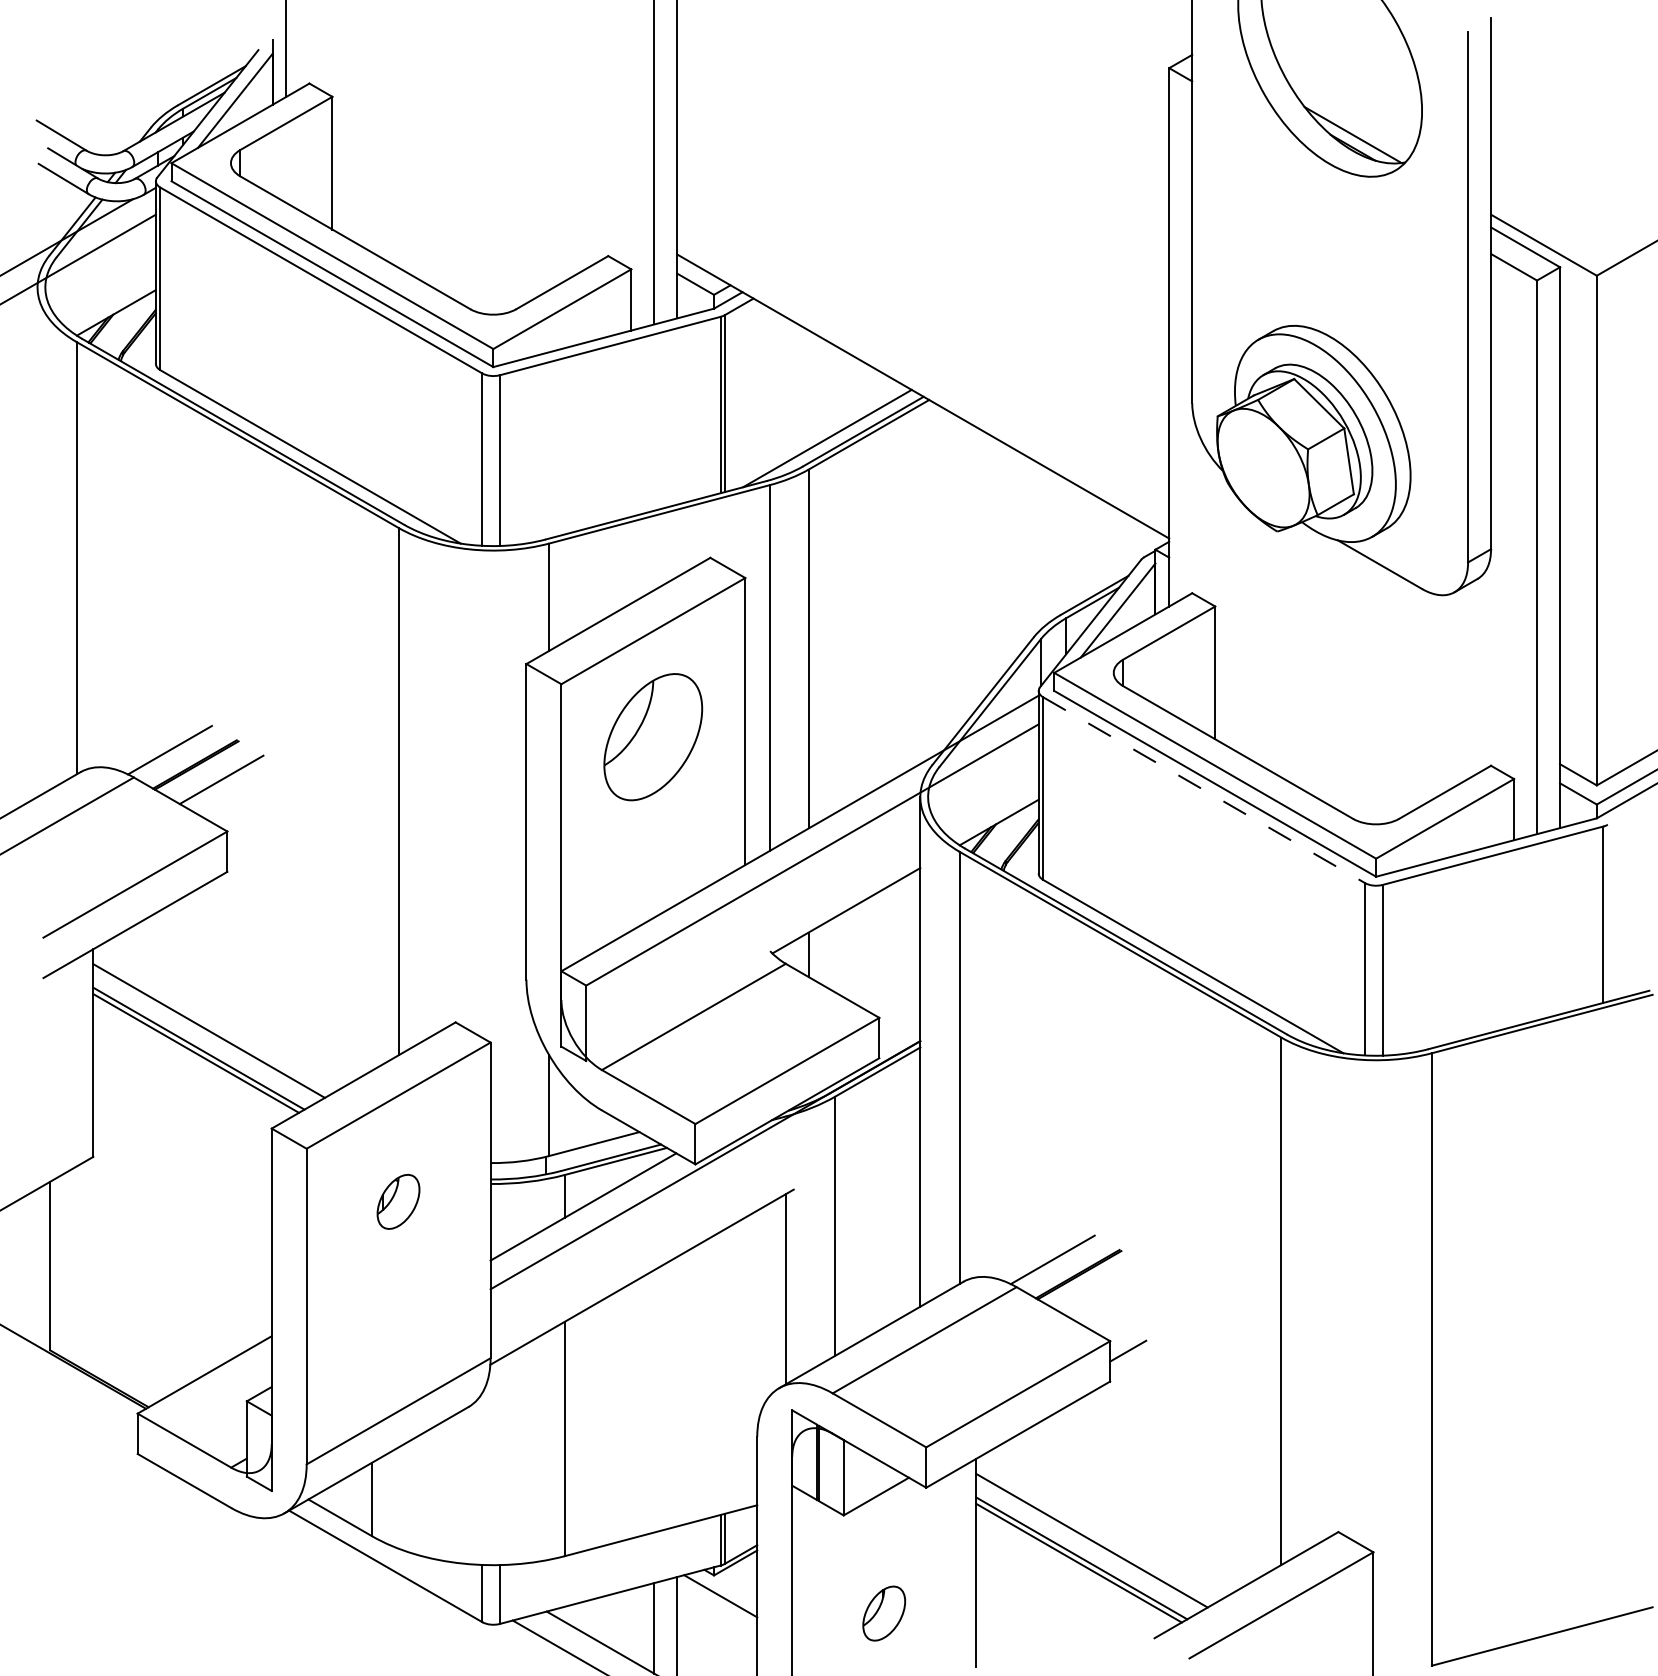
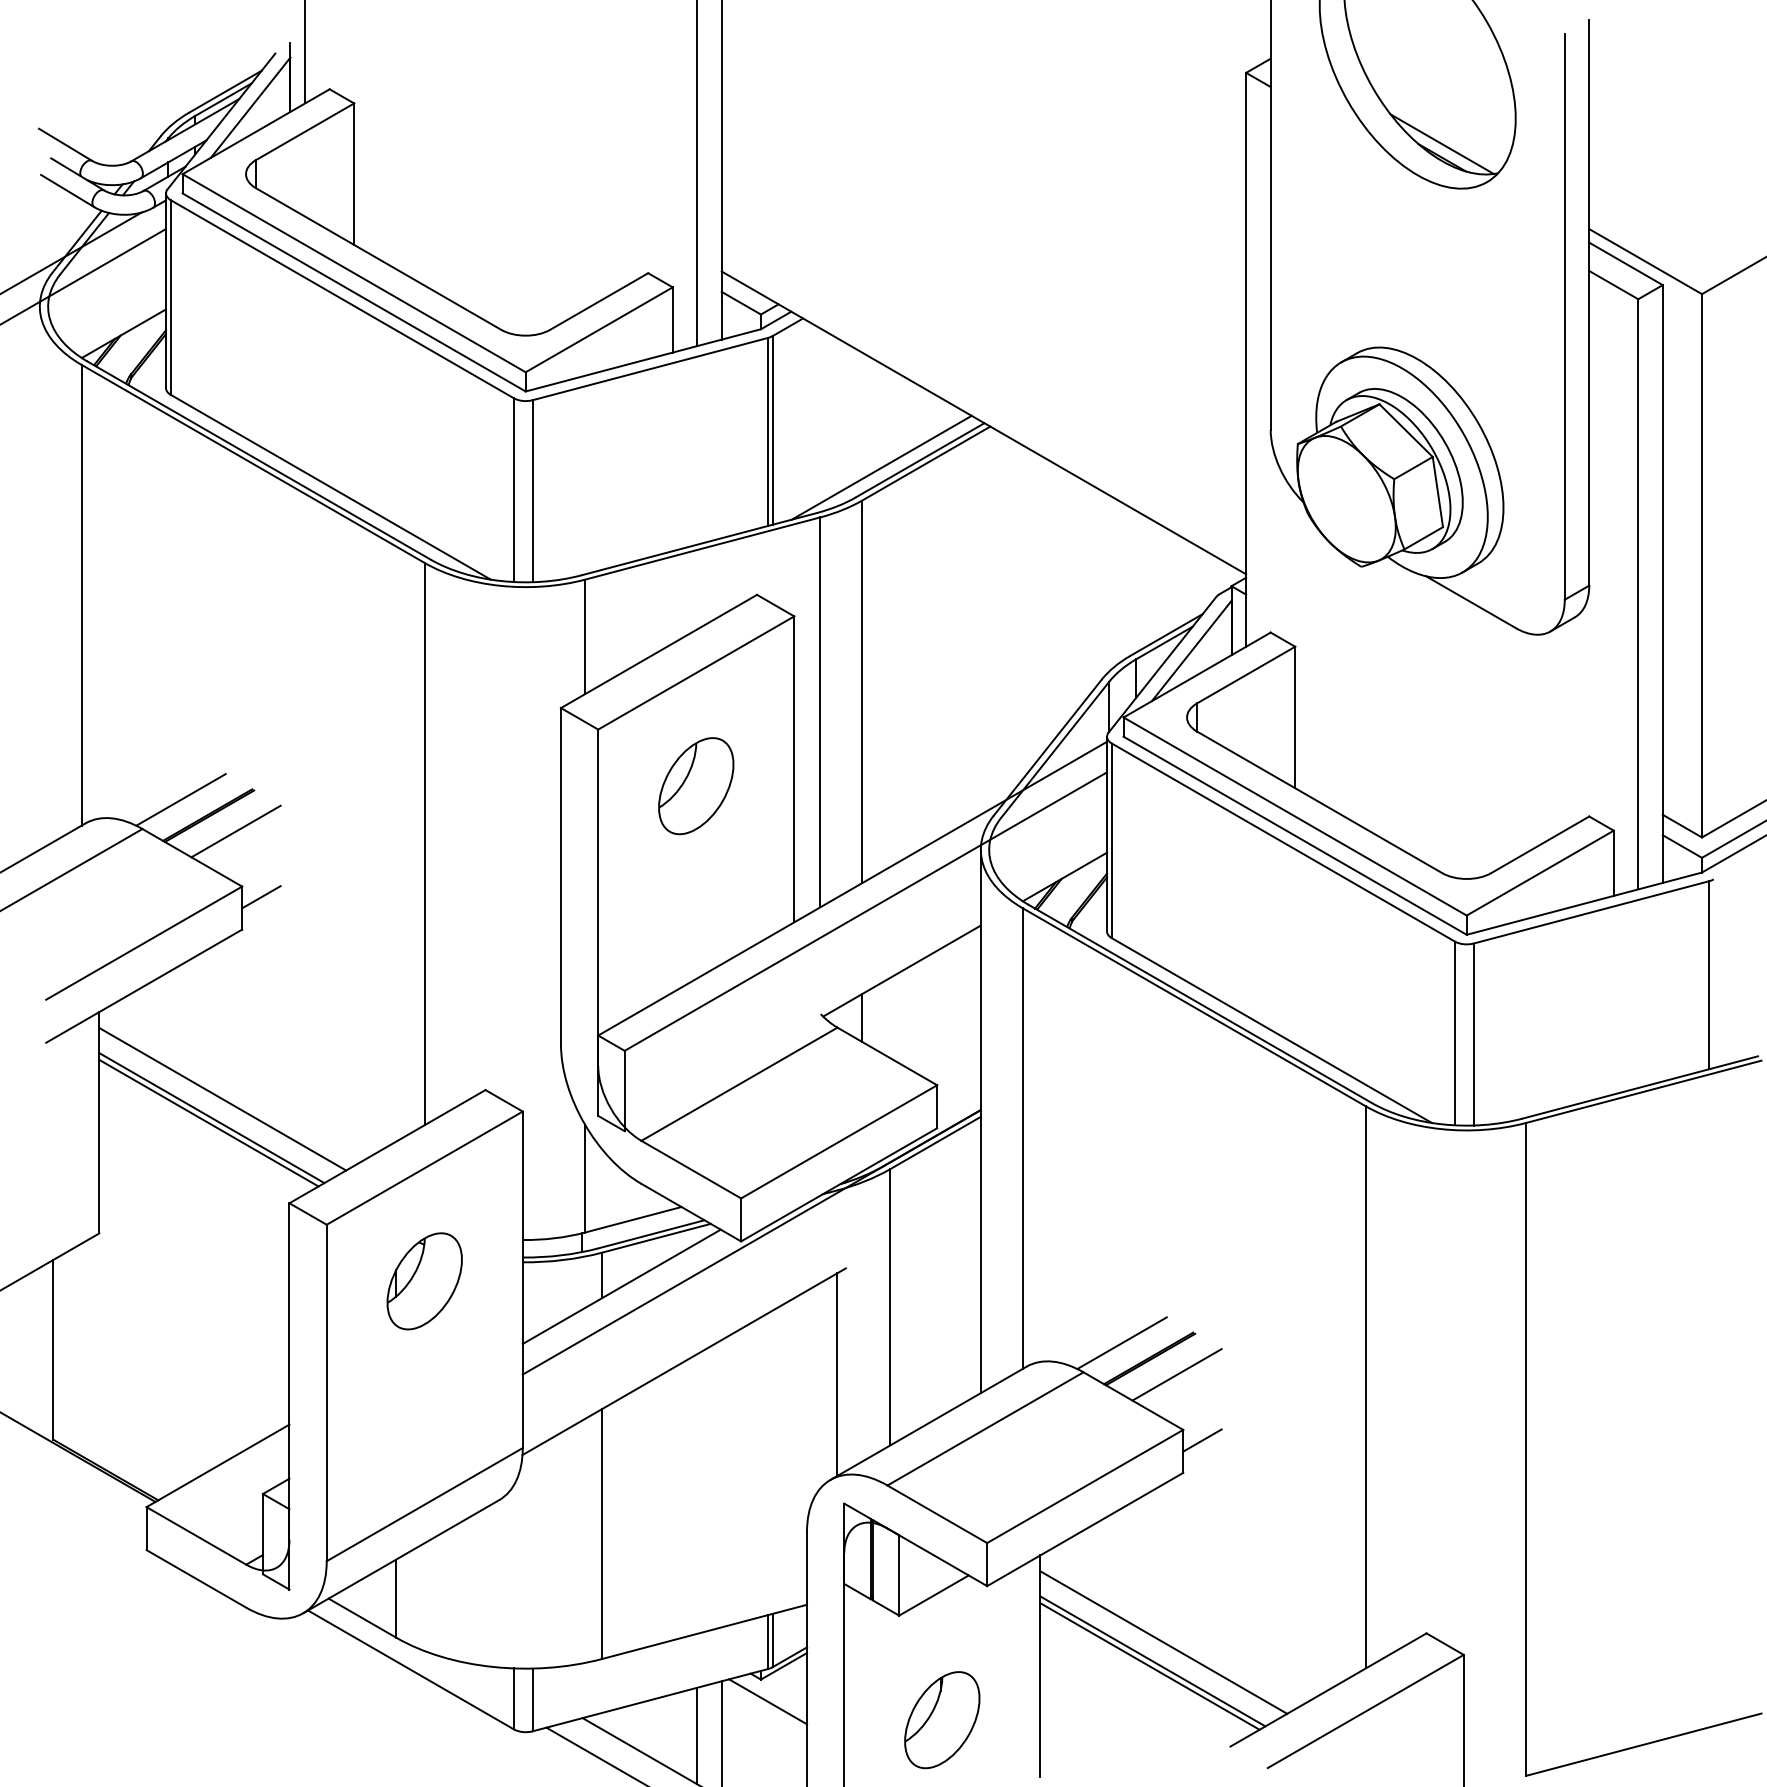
part: (653, 737) -> (696, 786), size x0.71
line: (1204, 790) -> (1283, 842), dashed -> solid
line: (245, 841) -> (261, 897), added
part: (398, 1201) -> (424, 1281), size x1.67
line: (1103, 1289) -> (1176, 1374), added
part: (884, 1613) -> (942, 1720), size x1.67

